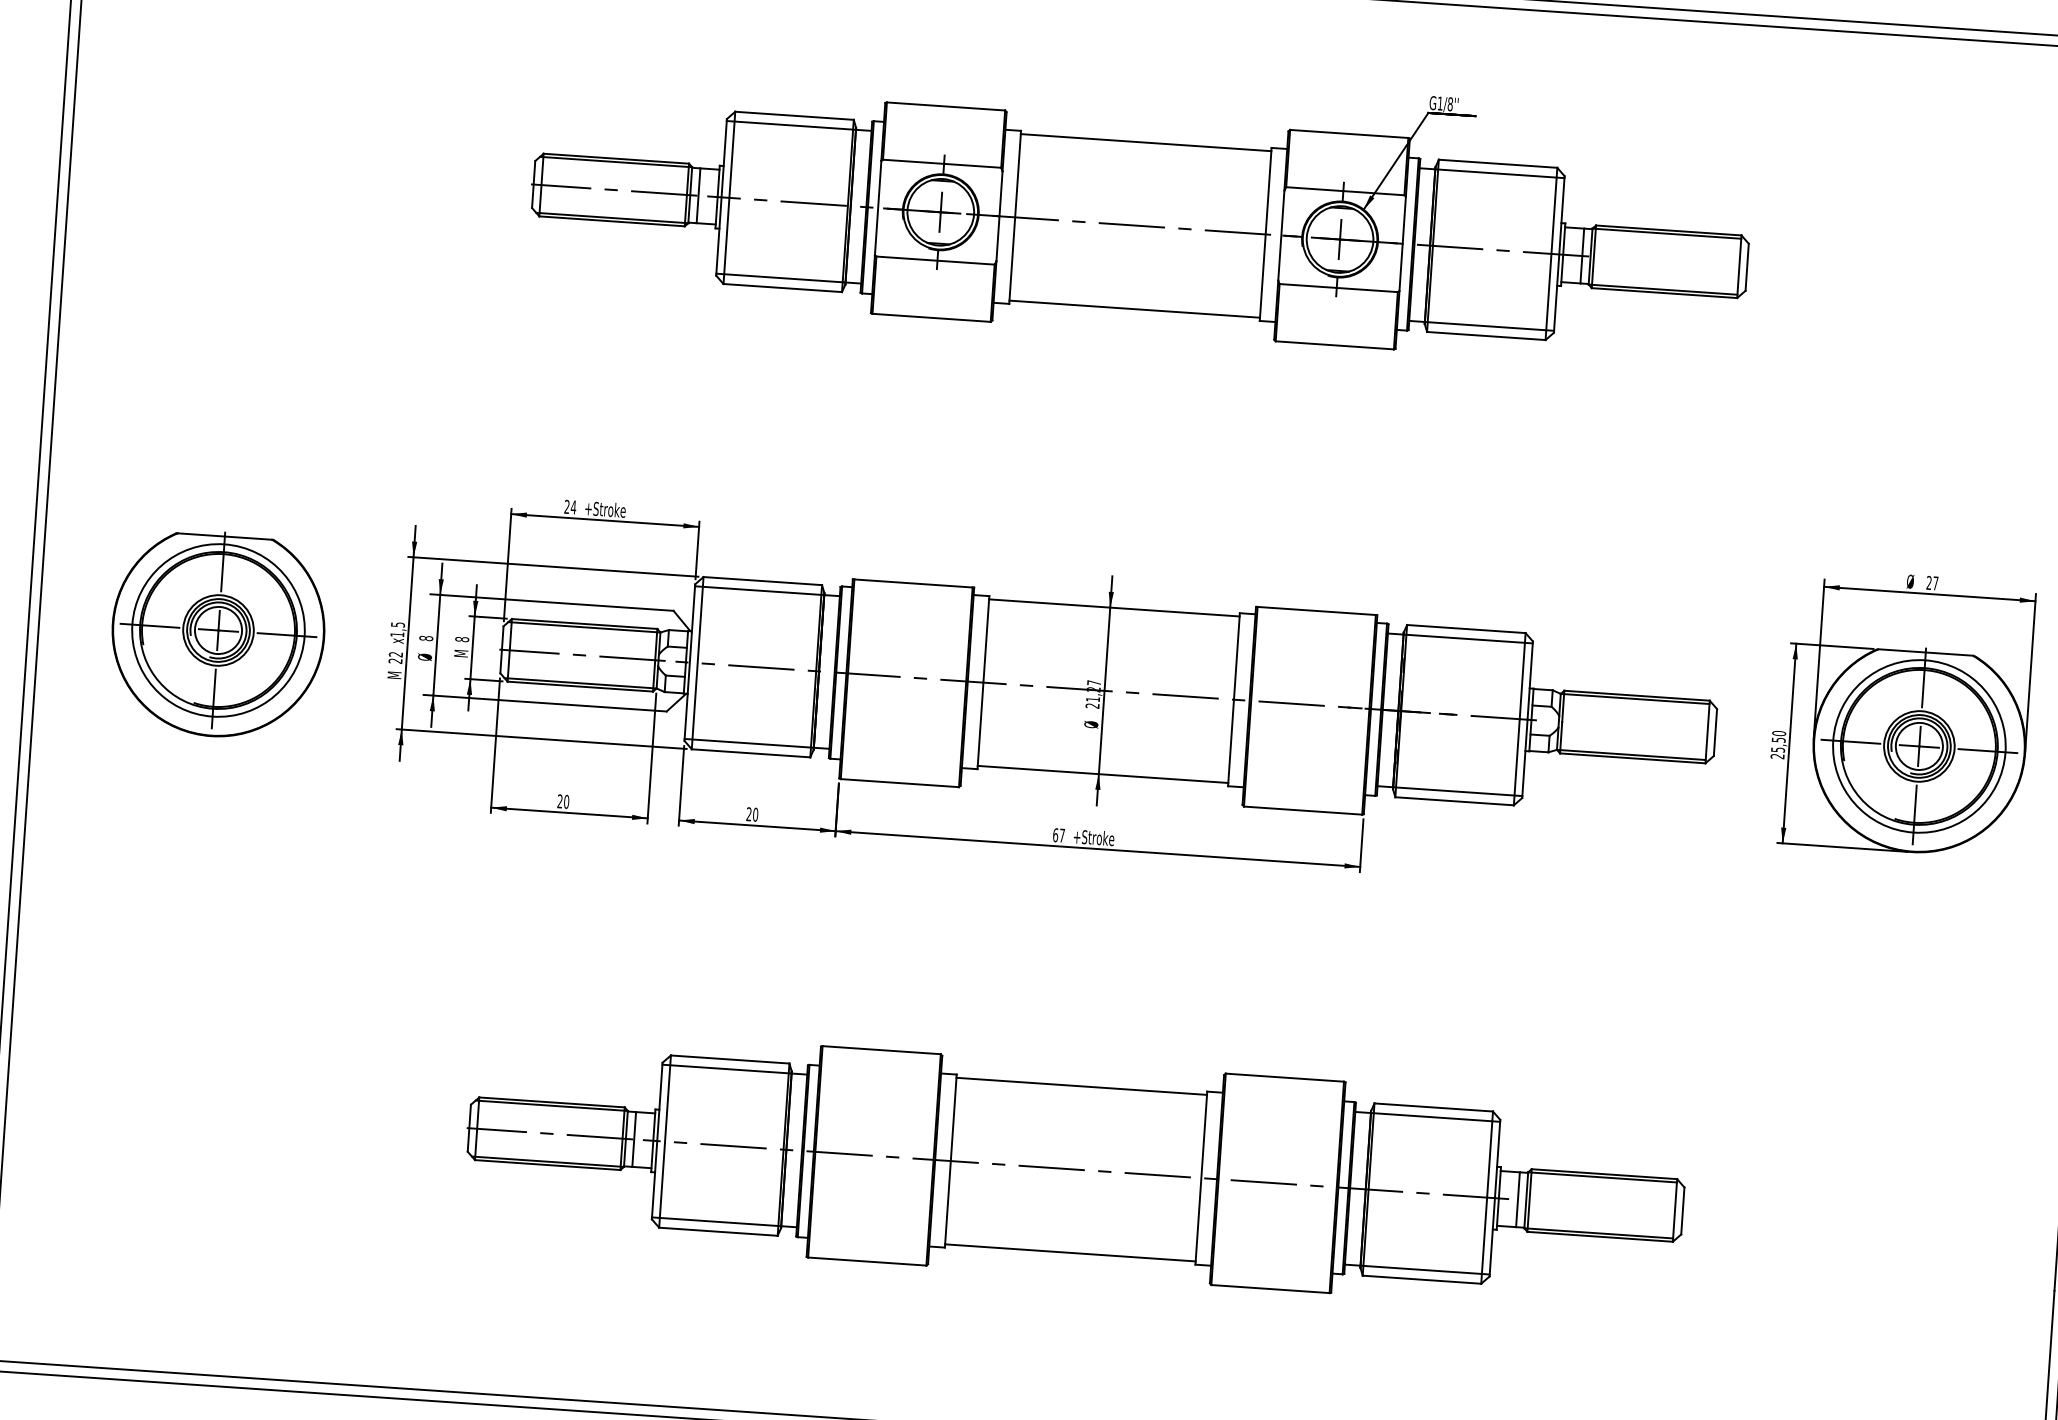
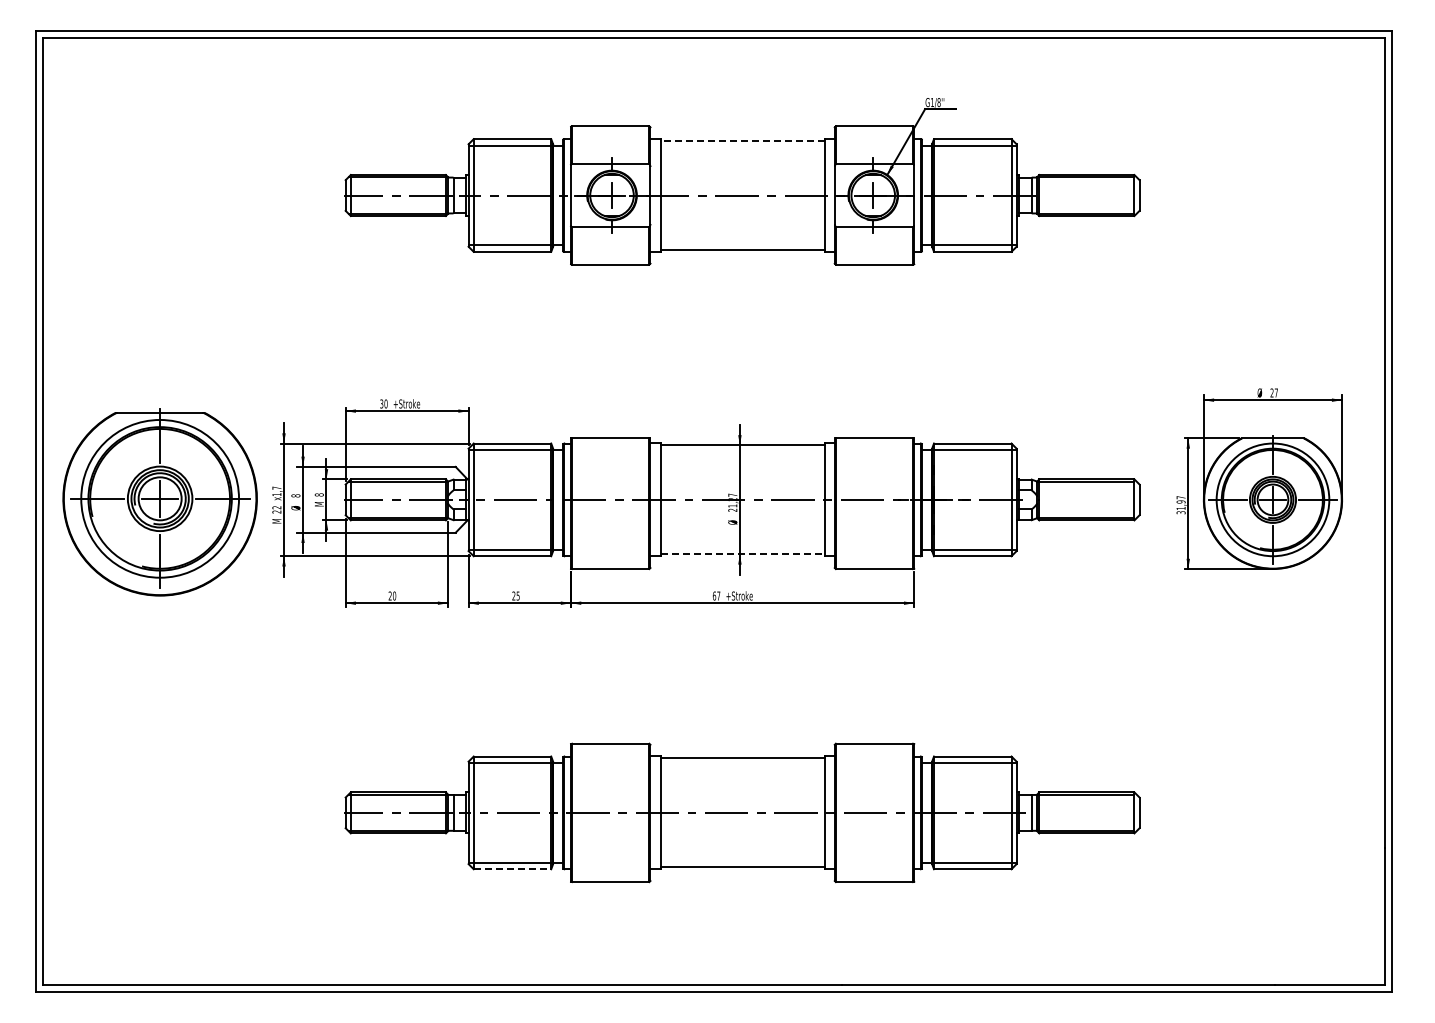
line: (1145, 143) -> (742, 141), solid -> dashed
text: (569, 506) -> (383, 403), 24 -> 30
text: (397, 623) -> (276, 487), x1,5 -> x1,7
part: (218, 634) -> (160, 502), size x1.4
text: (1777, 745) -> (1180, 505), 25,50 -> 31,97
line: (1102, 774) -> (742, 554), solid -> dashed
text: (754, 813) -> (517, 595), 20 -> 25
line: (718, 1232) -> (512, 869), solid -> dashed

